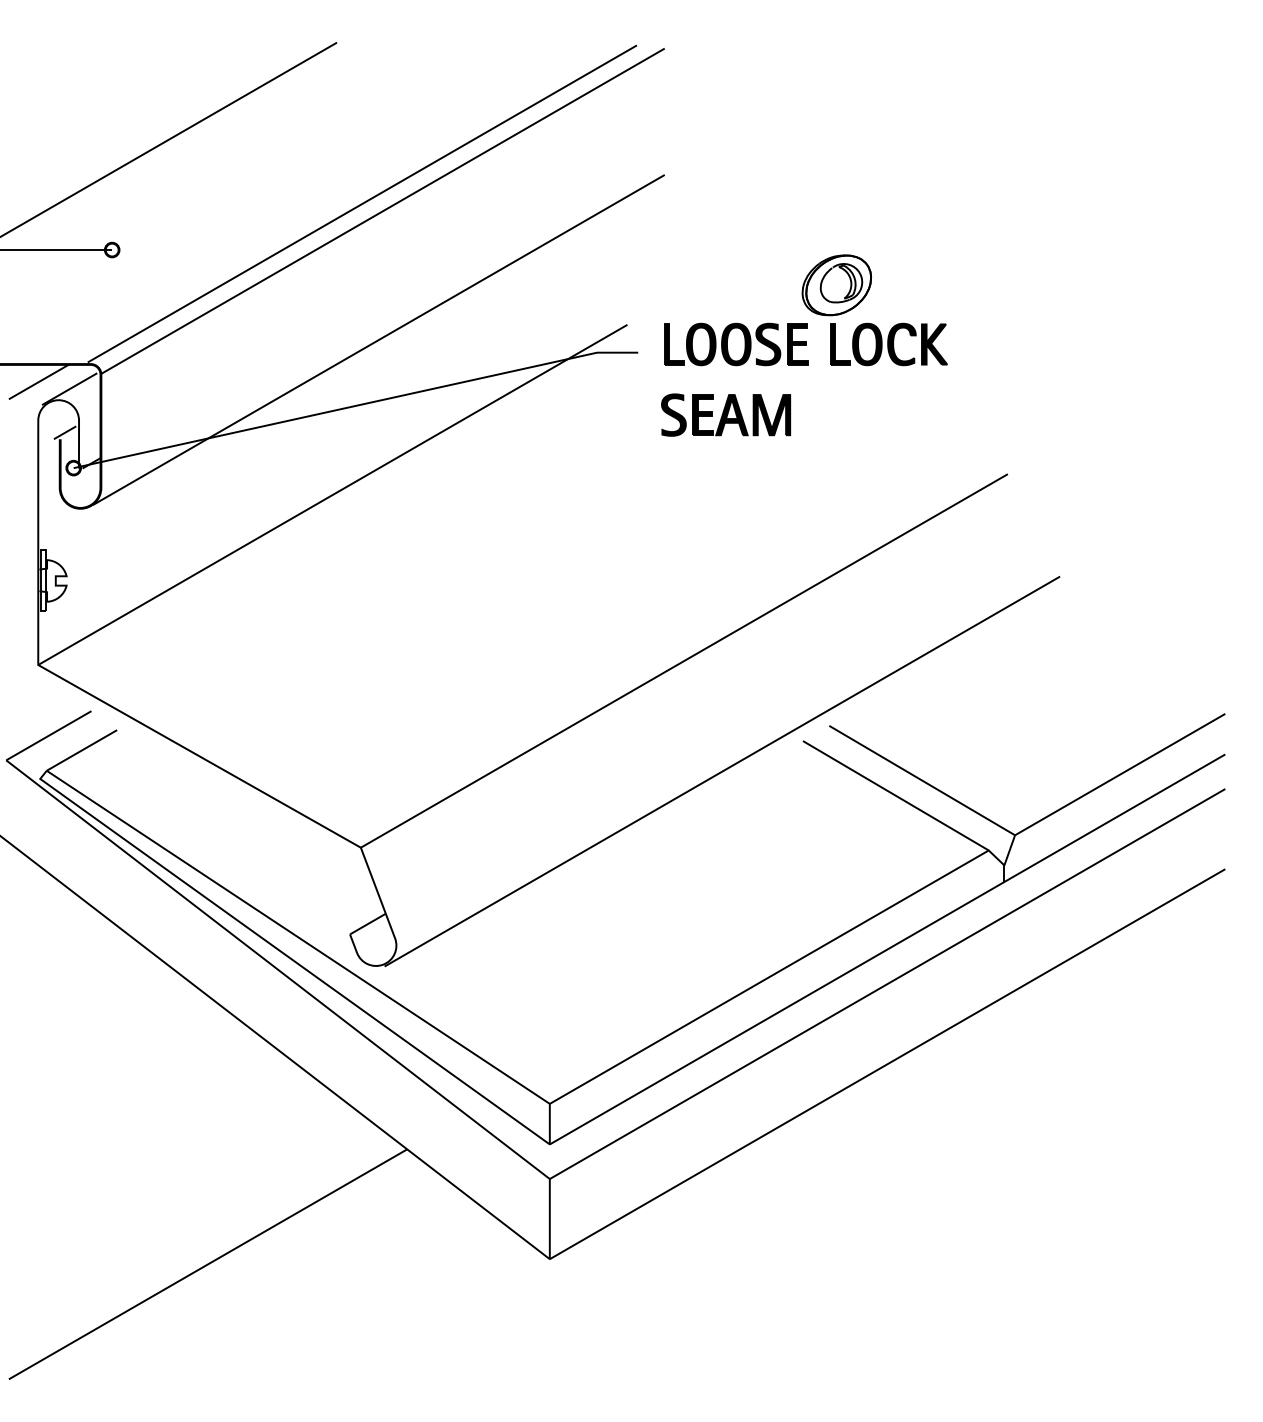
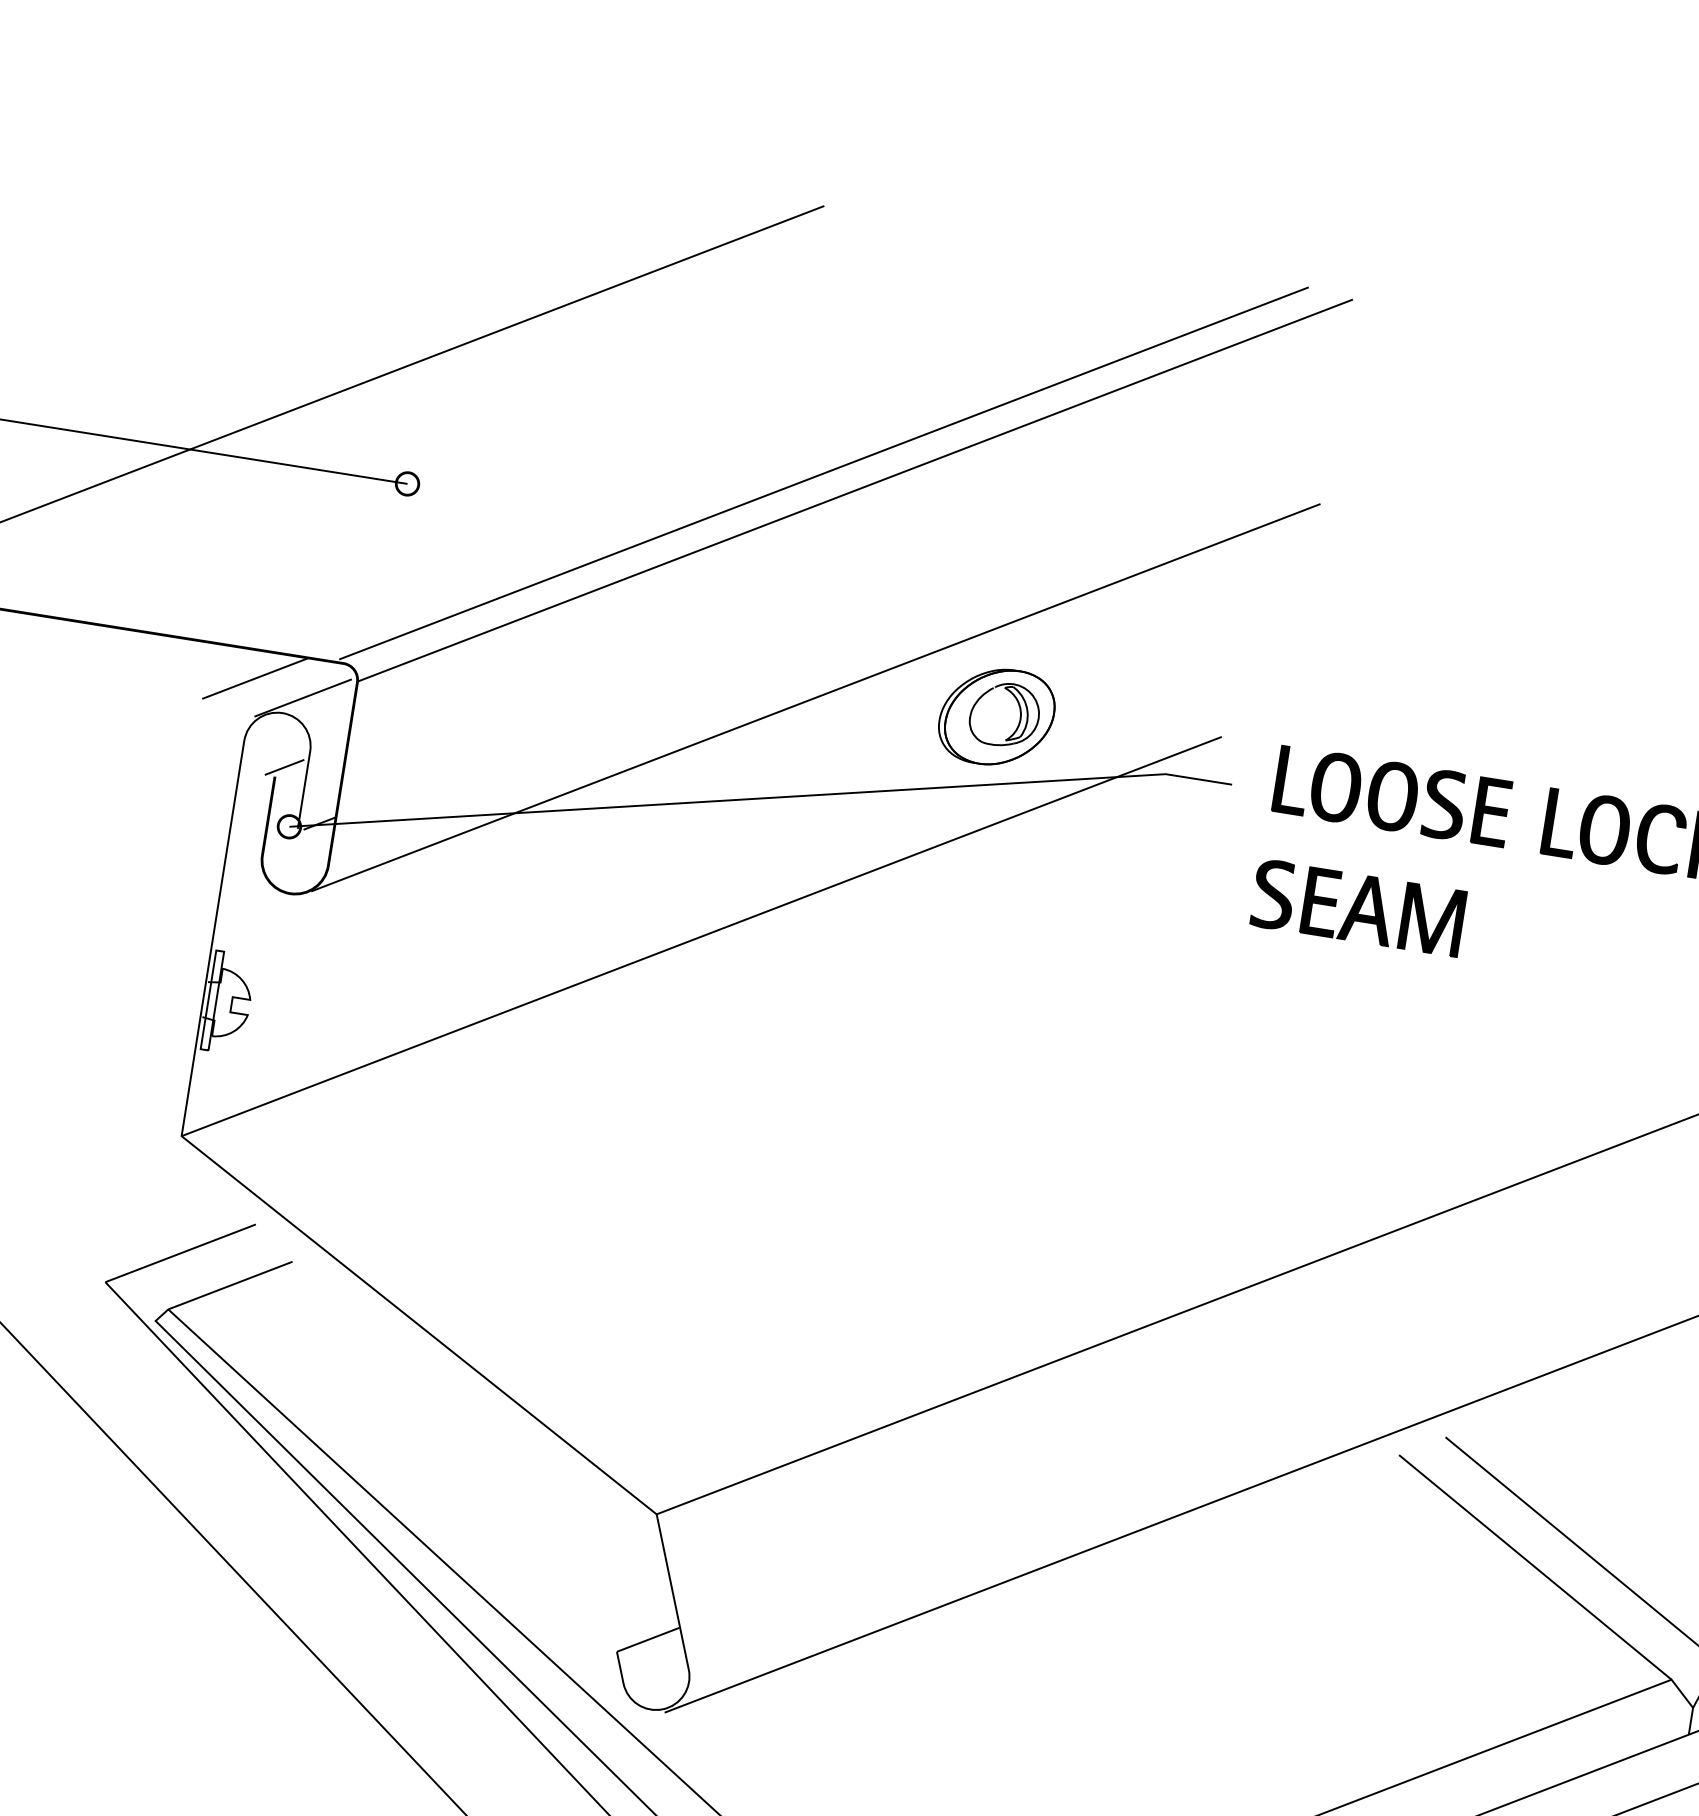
part: (836, 285) -> (996, 717), moved

